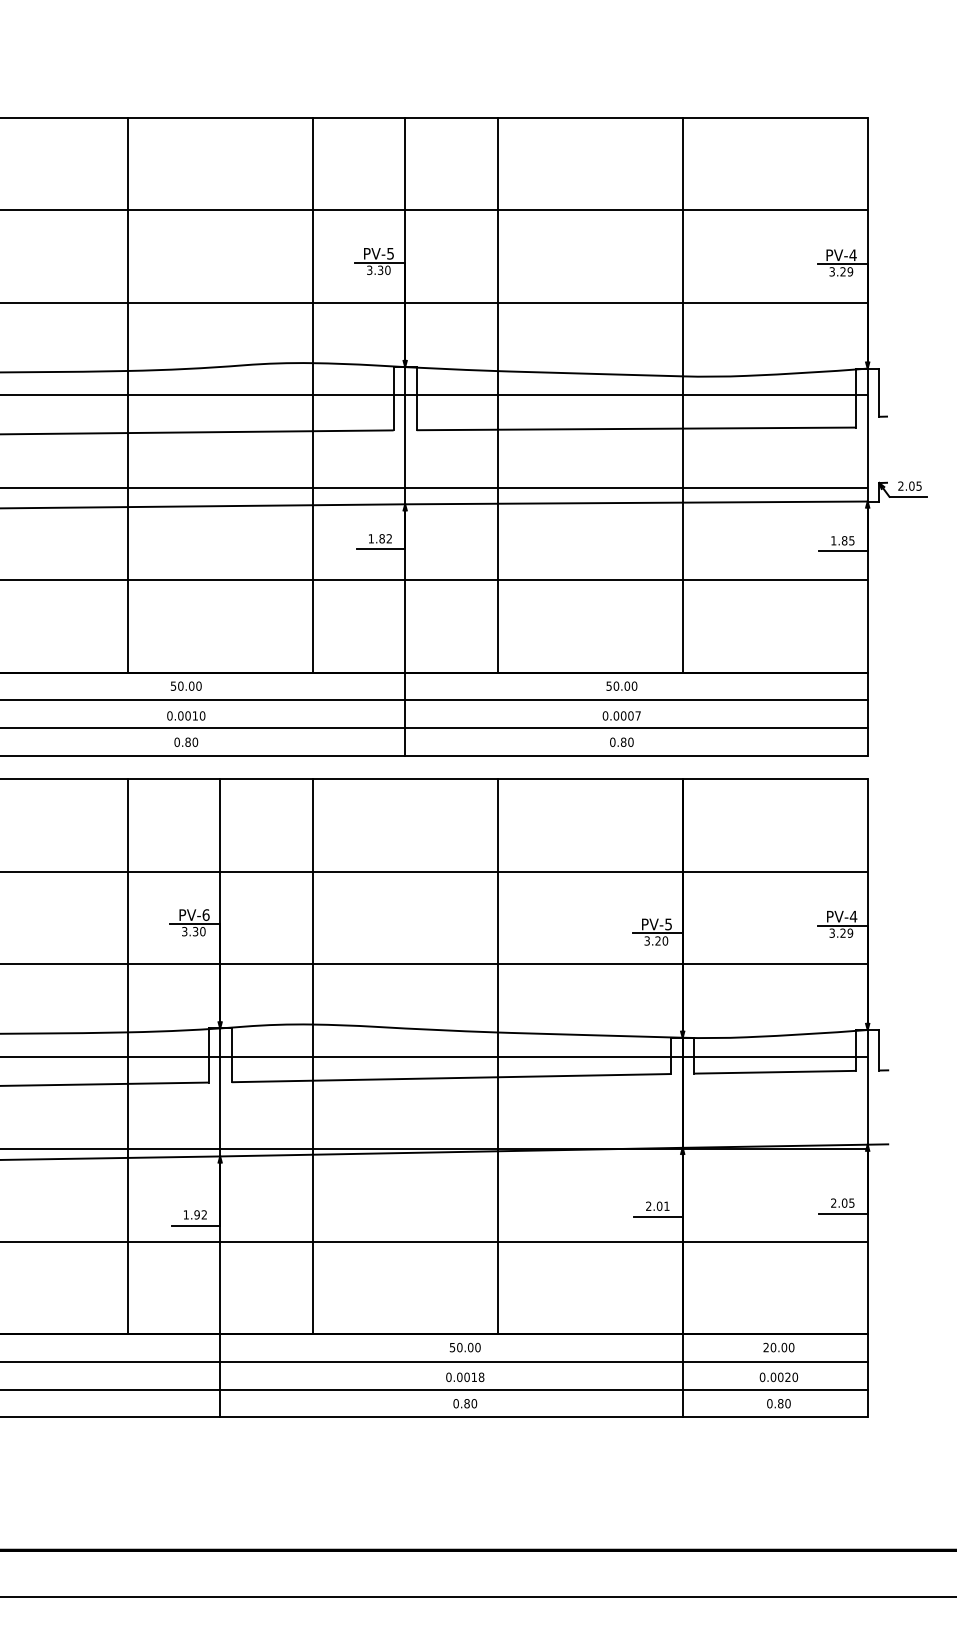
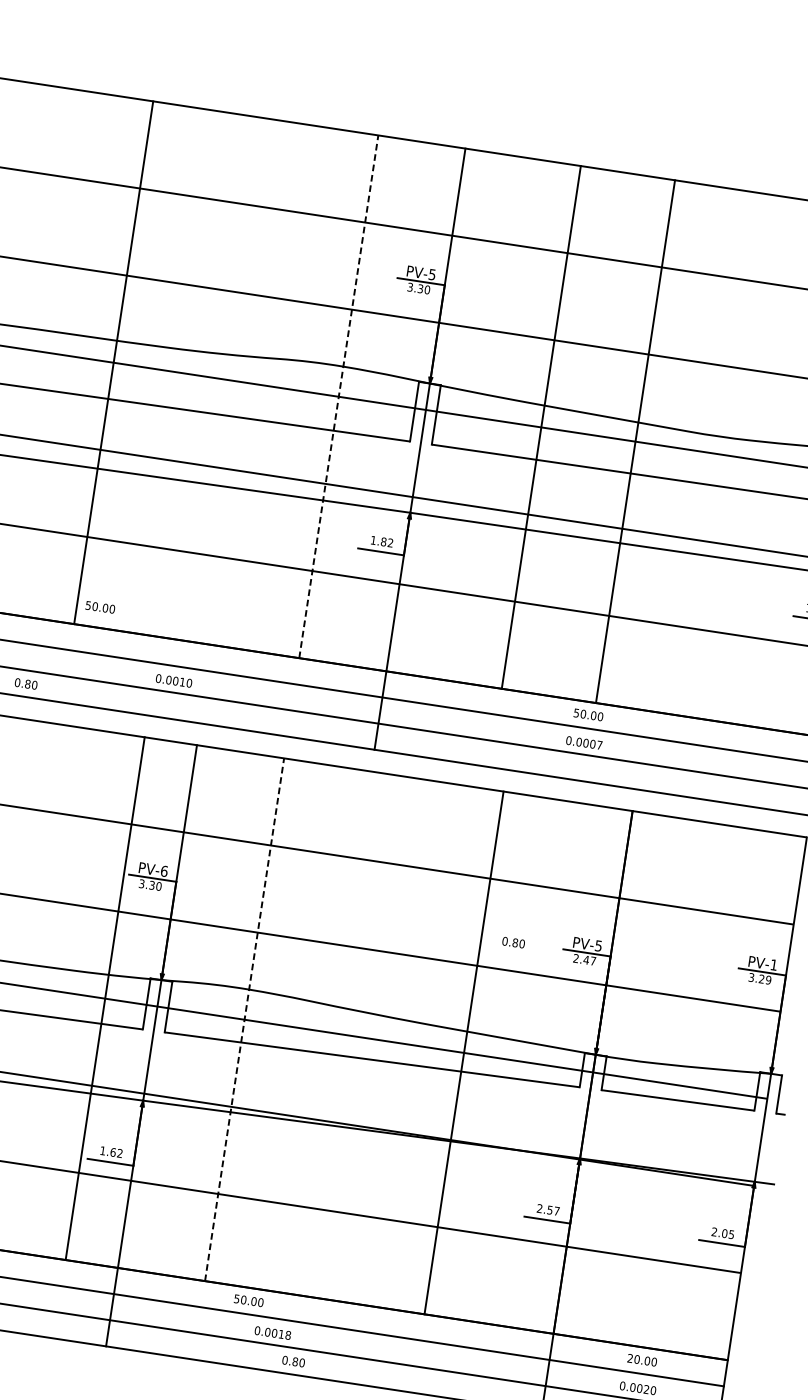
line: (127, 394) -> (113, 362), moved
line: (497, 394) -> (541, 426), moved
line: (682, 394) -> (635, 441), moved
line: (312, 395) -> (338, 397), solid -> dashed
text: (186, 685) -> (100, 606), moved
text: (186, 741) -> (26, 683), moved
text: (621, 741) -> (513, 941), moved
text: (853, 916) -> (773, 964), PV-4 -> PV-1
text: (656, 940) -> (584, 959), 3.20 -> 2.47
line: (127, 1056) -> (105, 998), moved
line: (312, 1056) -> (244, 1019), solid -> dashed
line: (497, 1056) -> (463, 1052), moved
text: (662, 1205) -> (552, 1209), 2.01 -> 2.57
text: (196, 1214) -> (112, 1151), 1.92 -> 1.62
text: (464, 1347) -> (248, 1300), moved
text: (465, 1376) -> (273, 1332), moved
text: (465, 1403) -> (293, 1361), moved

